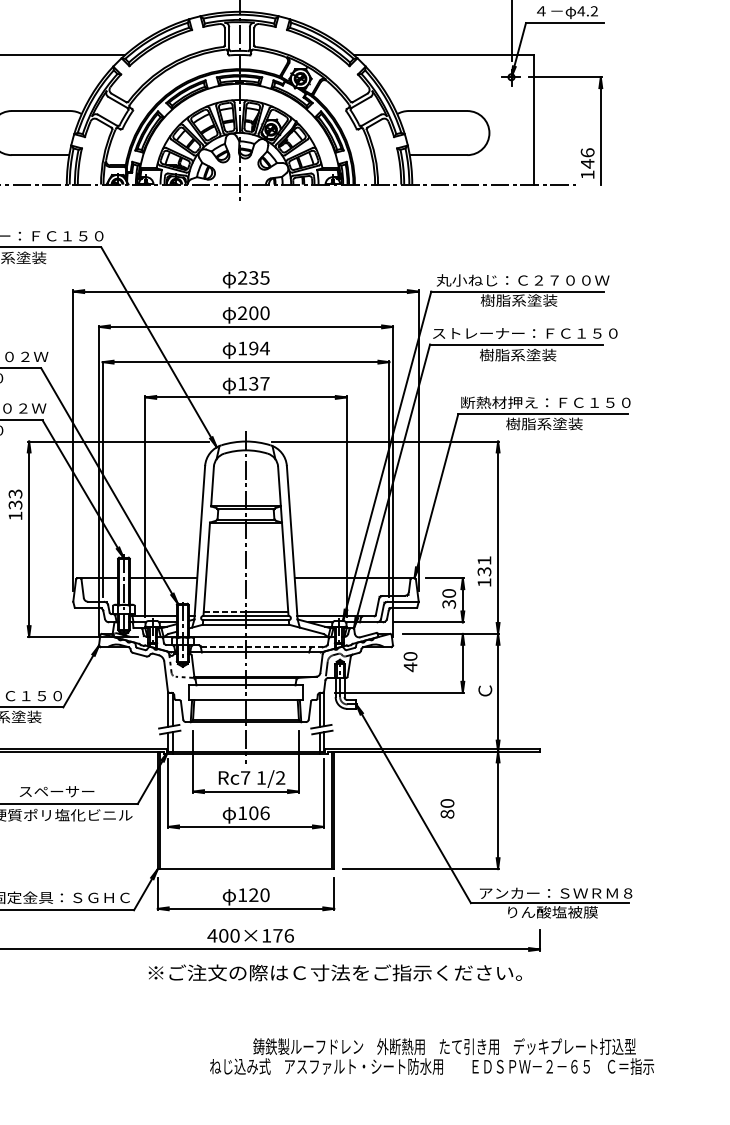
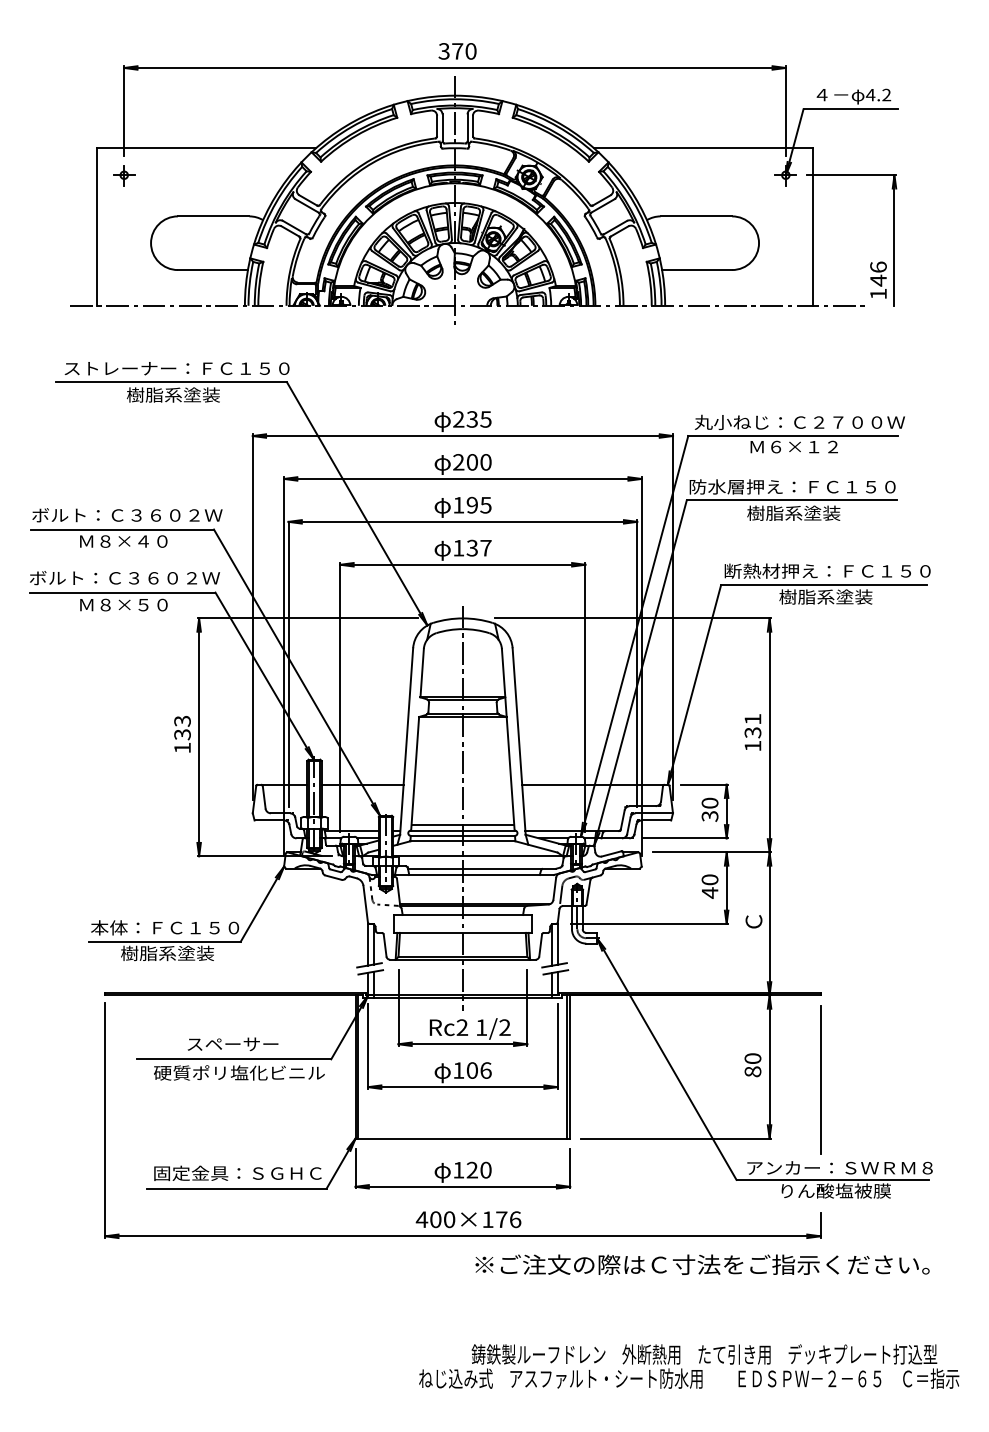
text: (518, 300) -> (794, 446), 樹脂系塗装 -> Ｍ６×１２
text: (524, 333) -> (801, 486), ストレーナー：ＦＣ１５０ -> 防水層押え：ＦＣ１５０
text: (264, 348) -> (485, 505), 194 -> 195
text: (15, 504) -> (182, 734), moved
text: (484, 571) -> (752, 732), moved
line: (225, 611) -> (437, 825), dashed -> solid
line: (262, 647) -> (482, 868), dashed -> solid
text: (410, 661) -> (709, 886), moved
text: (245, 777) -> (462, 1027), Rc7 -> Rc2
text: (447, 809) -> (752, 1065), moved
line: (539, 820) -> (820, 1079), added
text: (335, 972) -> (702, 1264), moved

